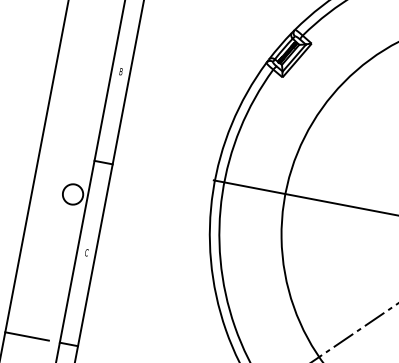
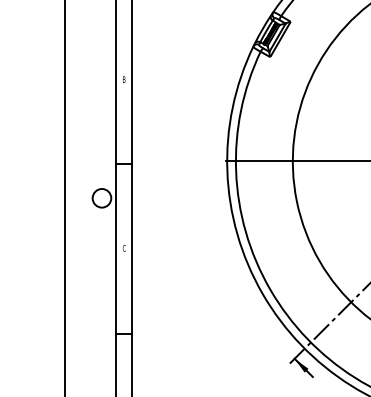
line: (26, 335) -> (84, 333), removed

